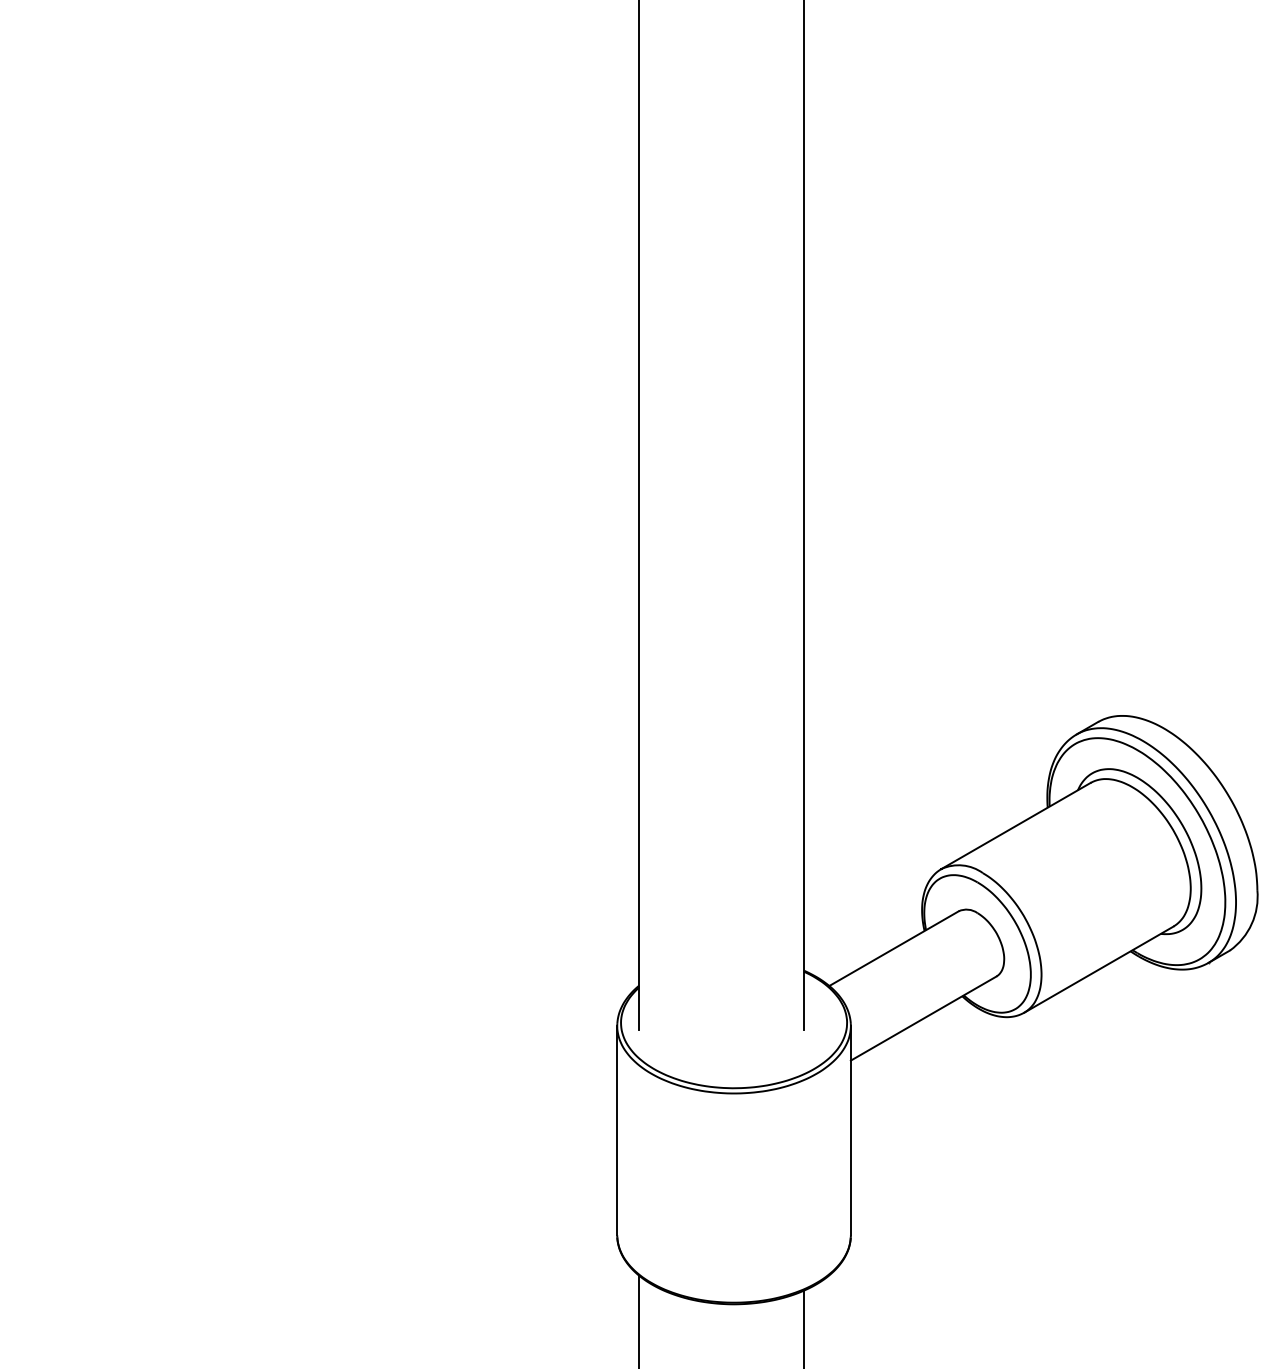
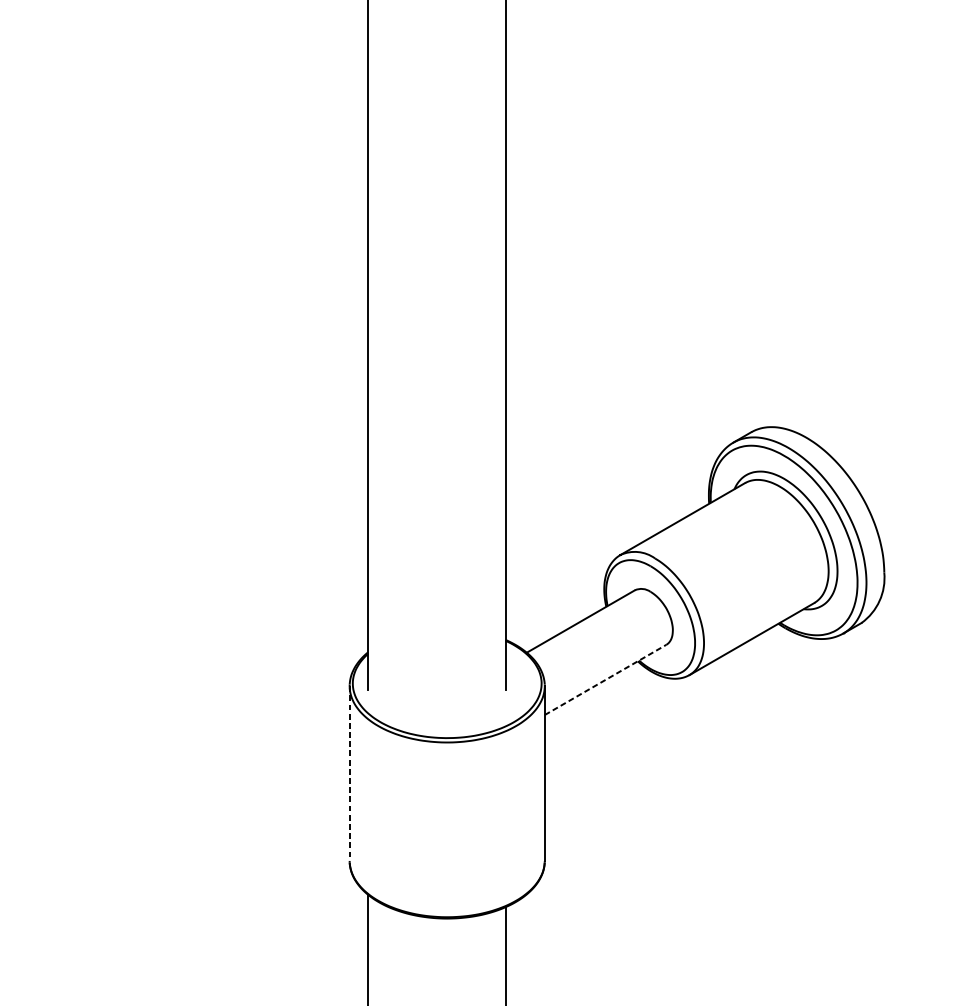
line: (924, 1018) -> (606, 679), solid -> dashed
line: (617, 1130) -> (349, 773), solid -> dashed

